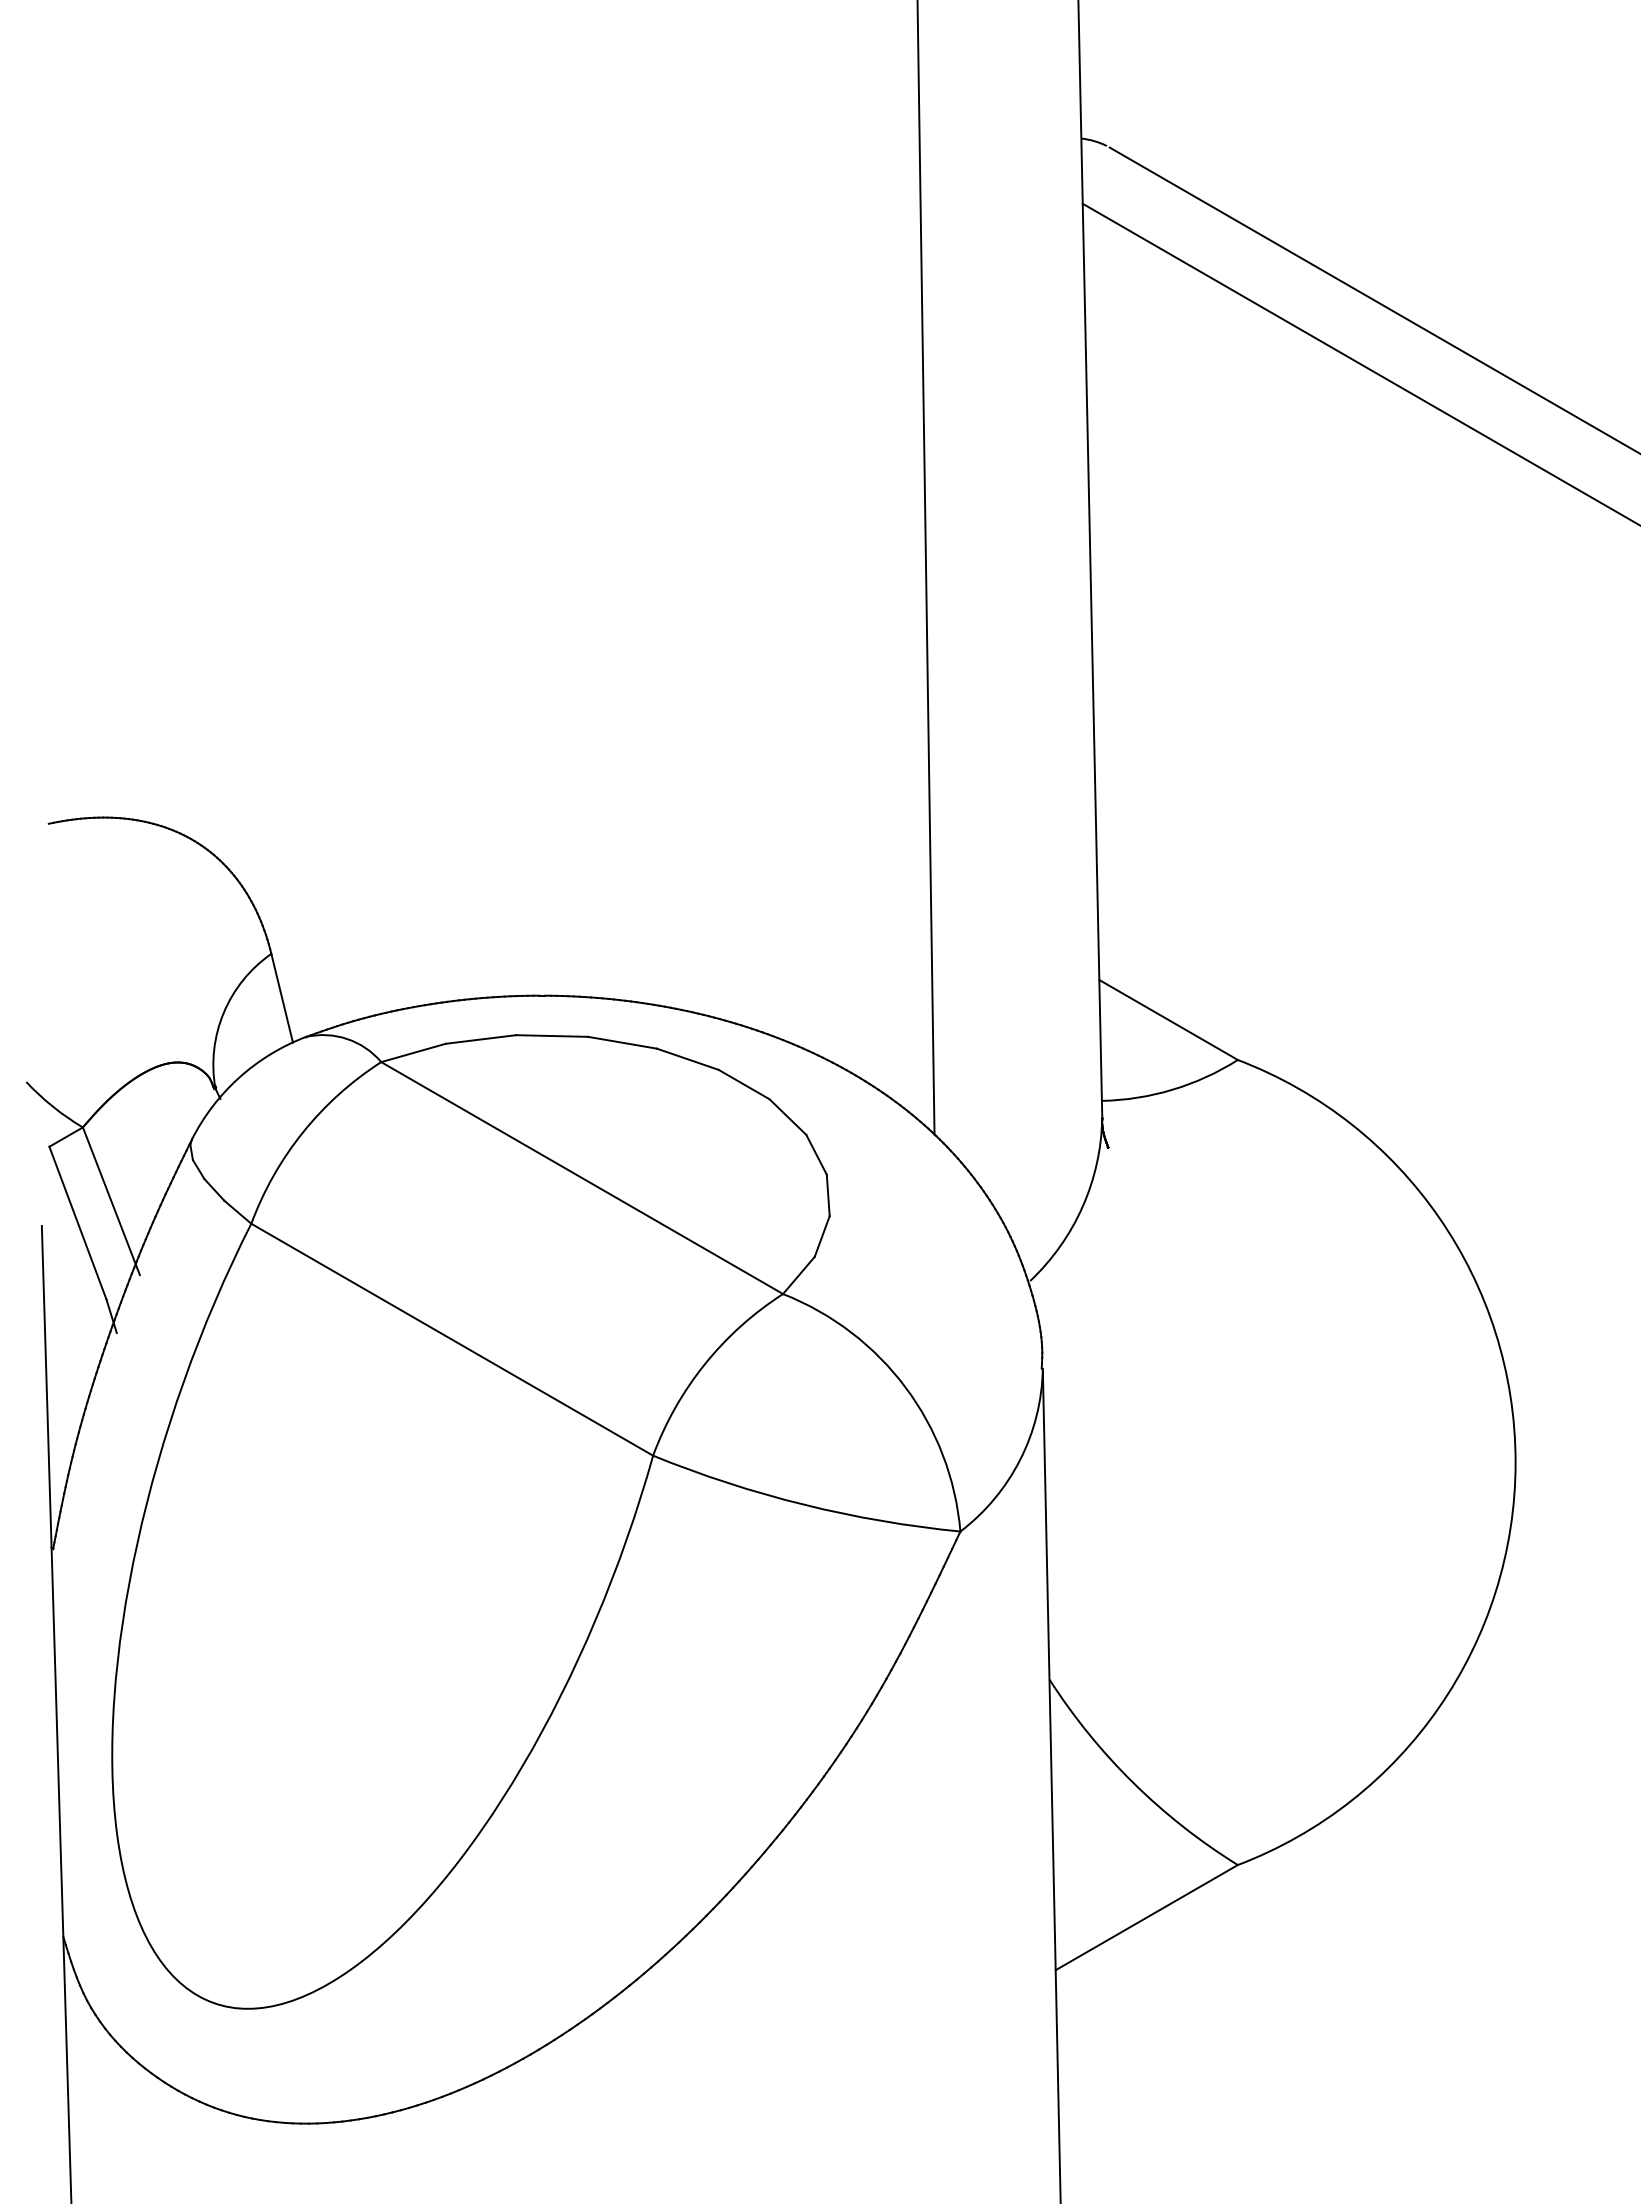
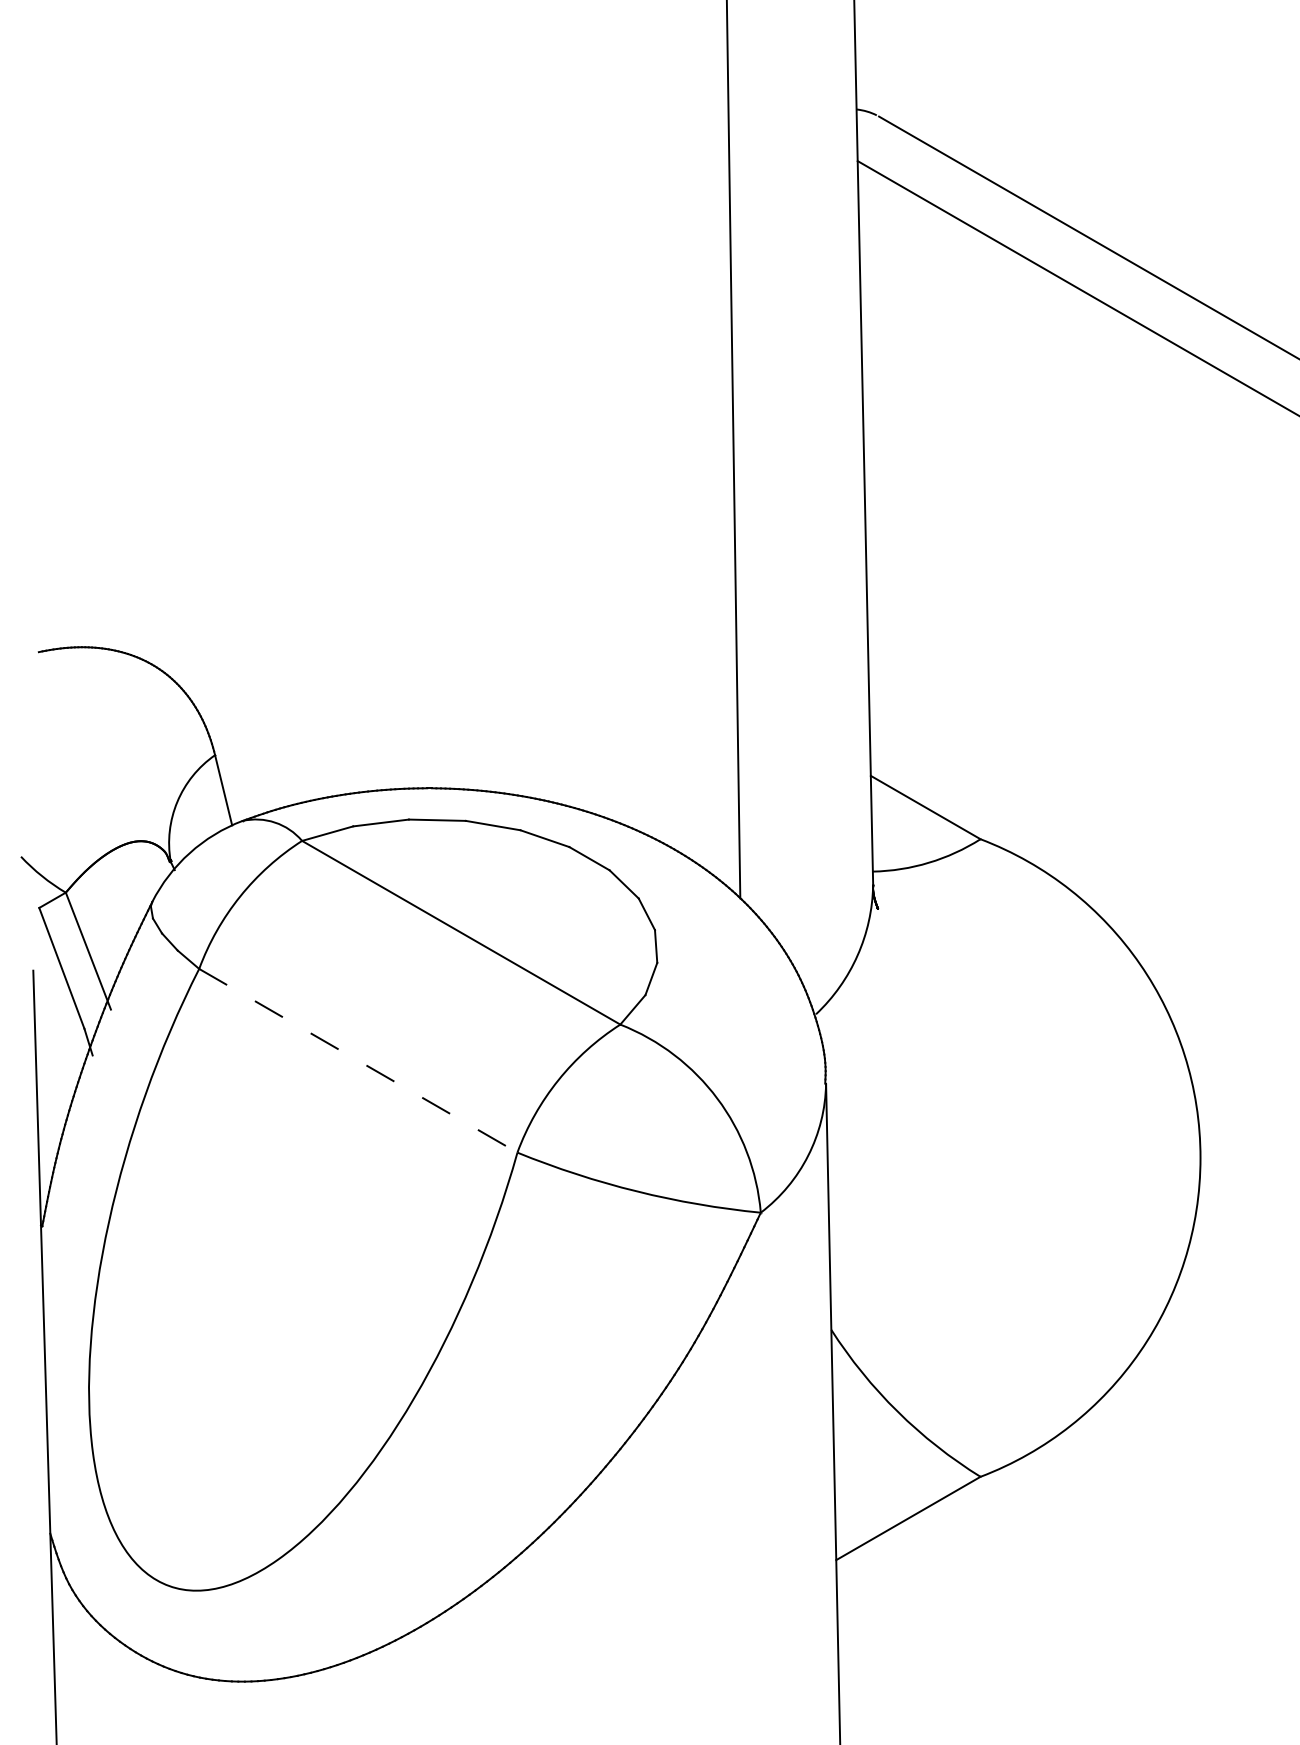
line: (452, 1339) -> (358, 1060), solid -> dashed

